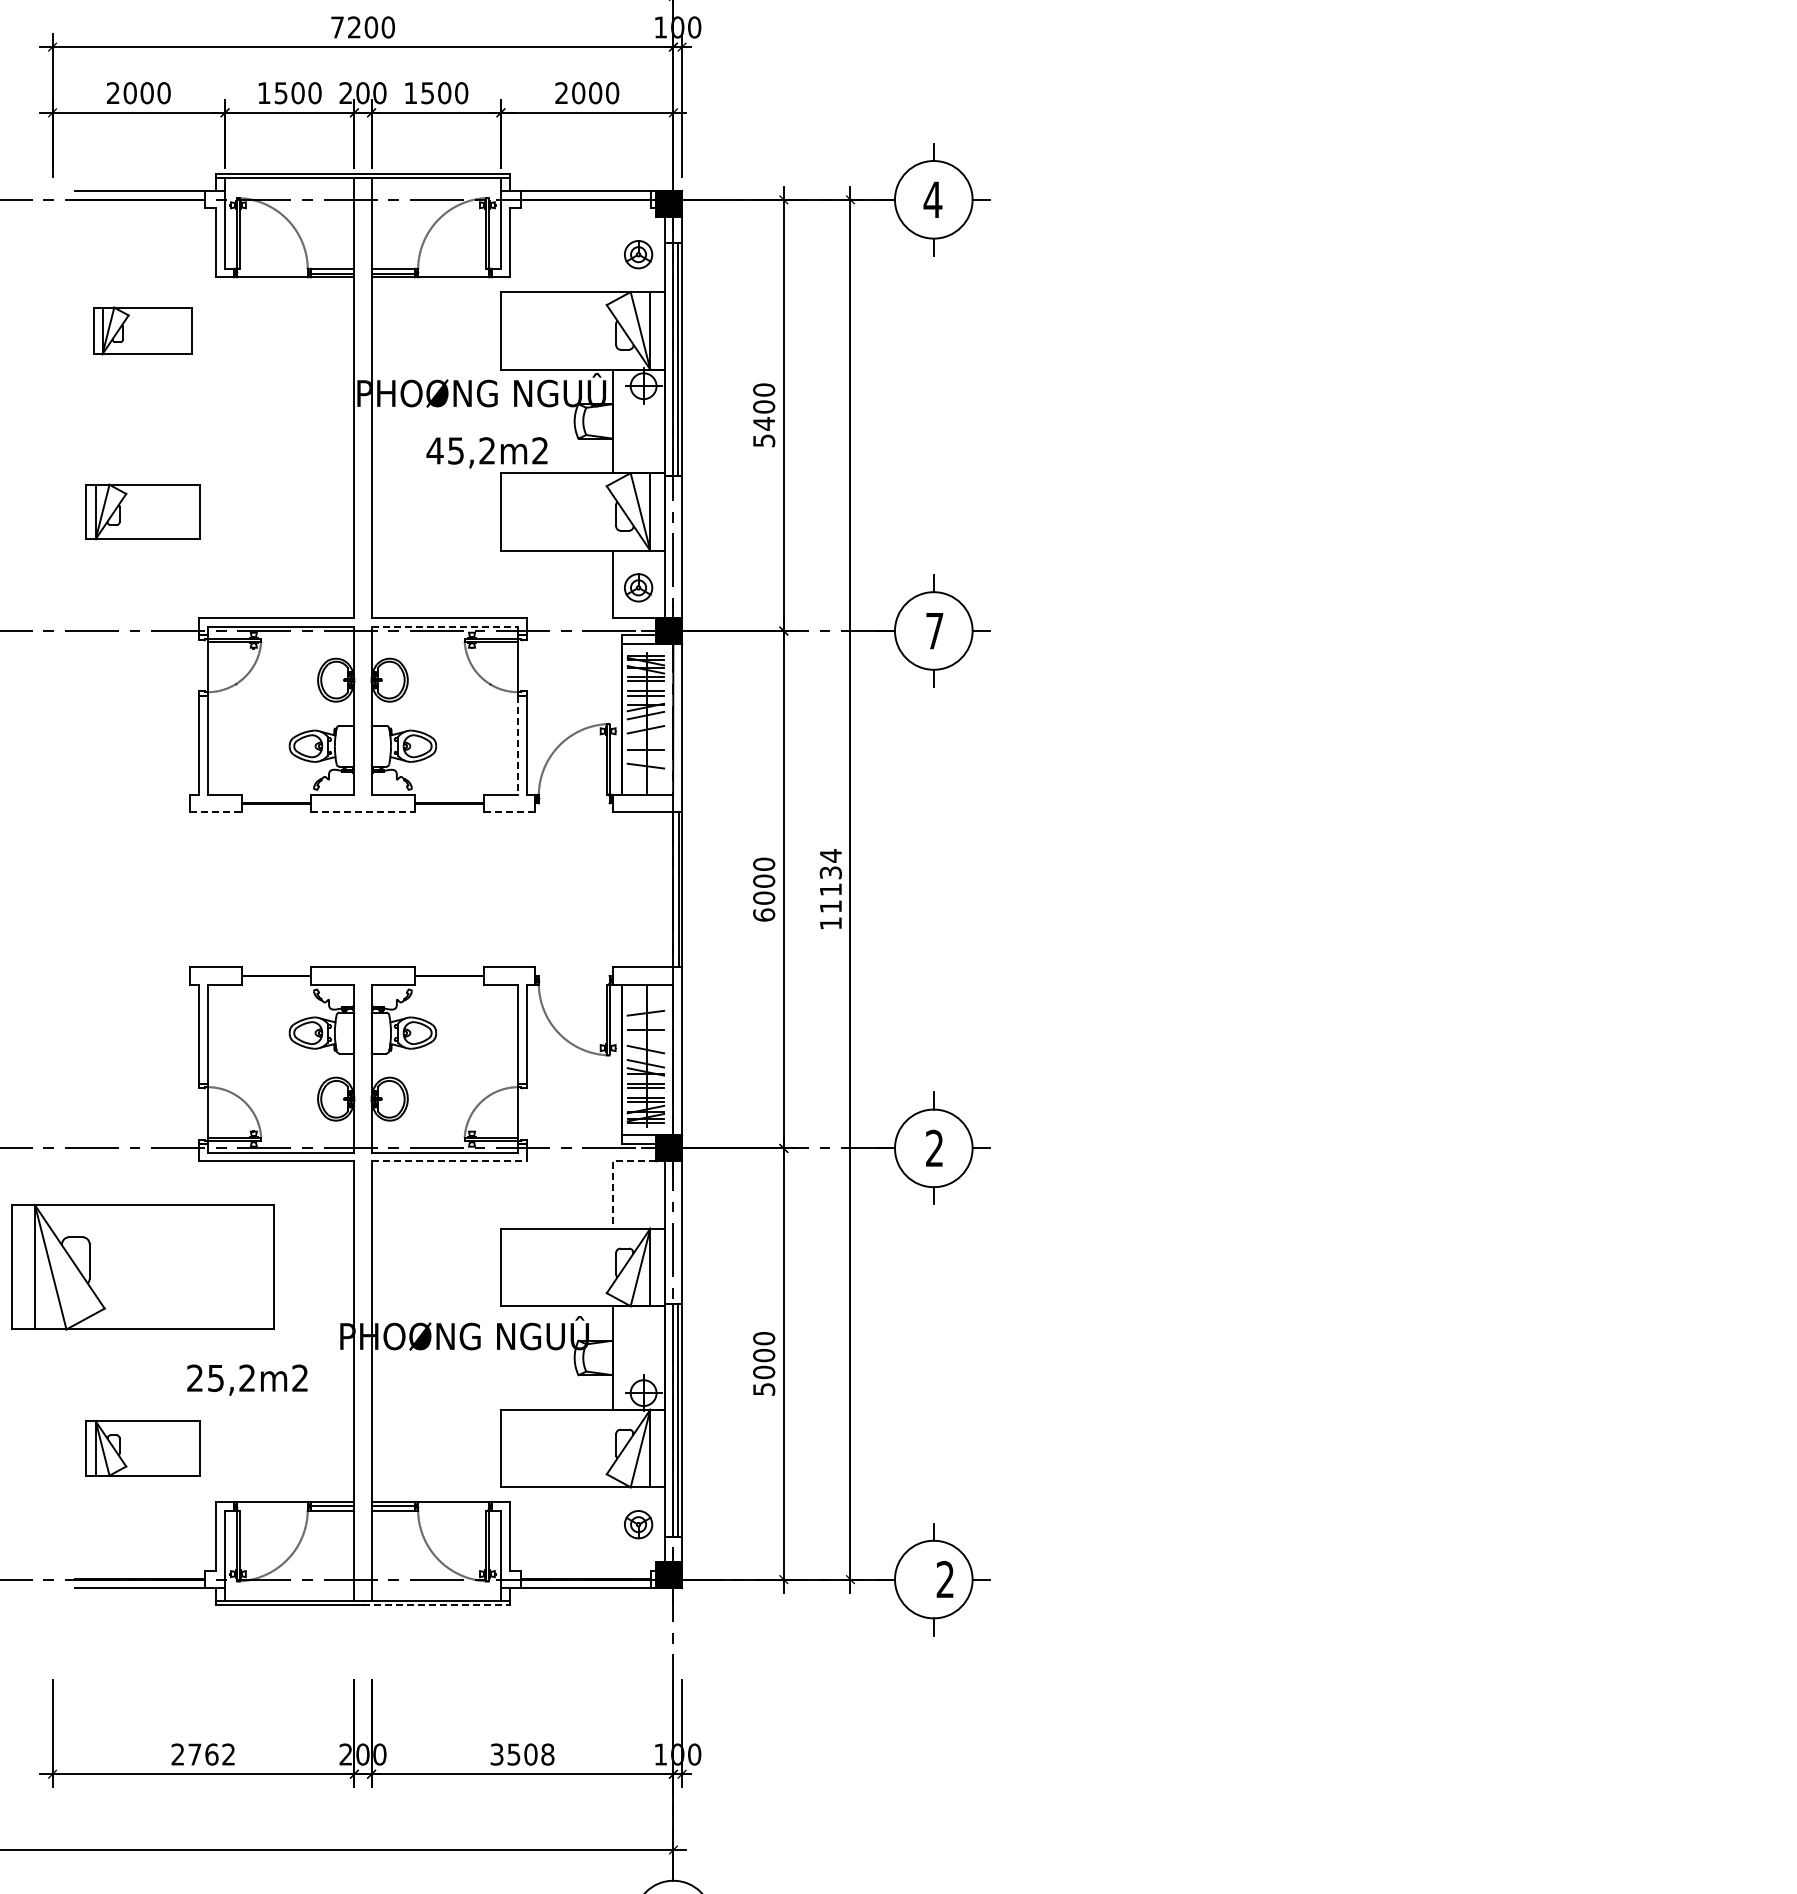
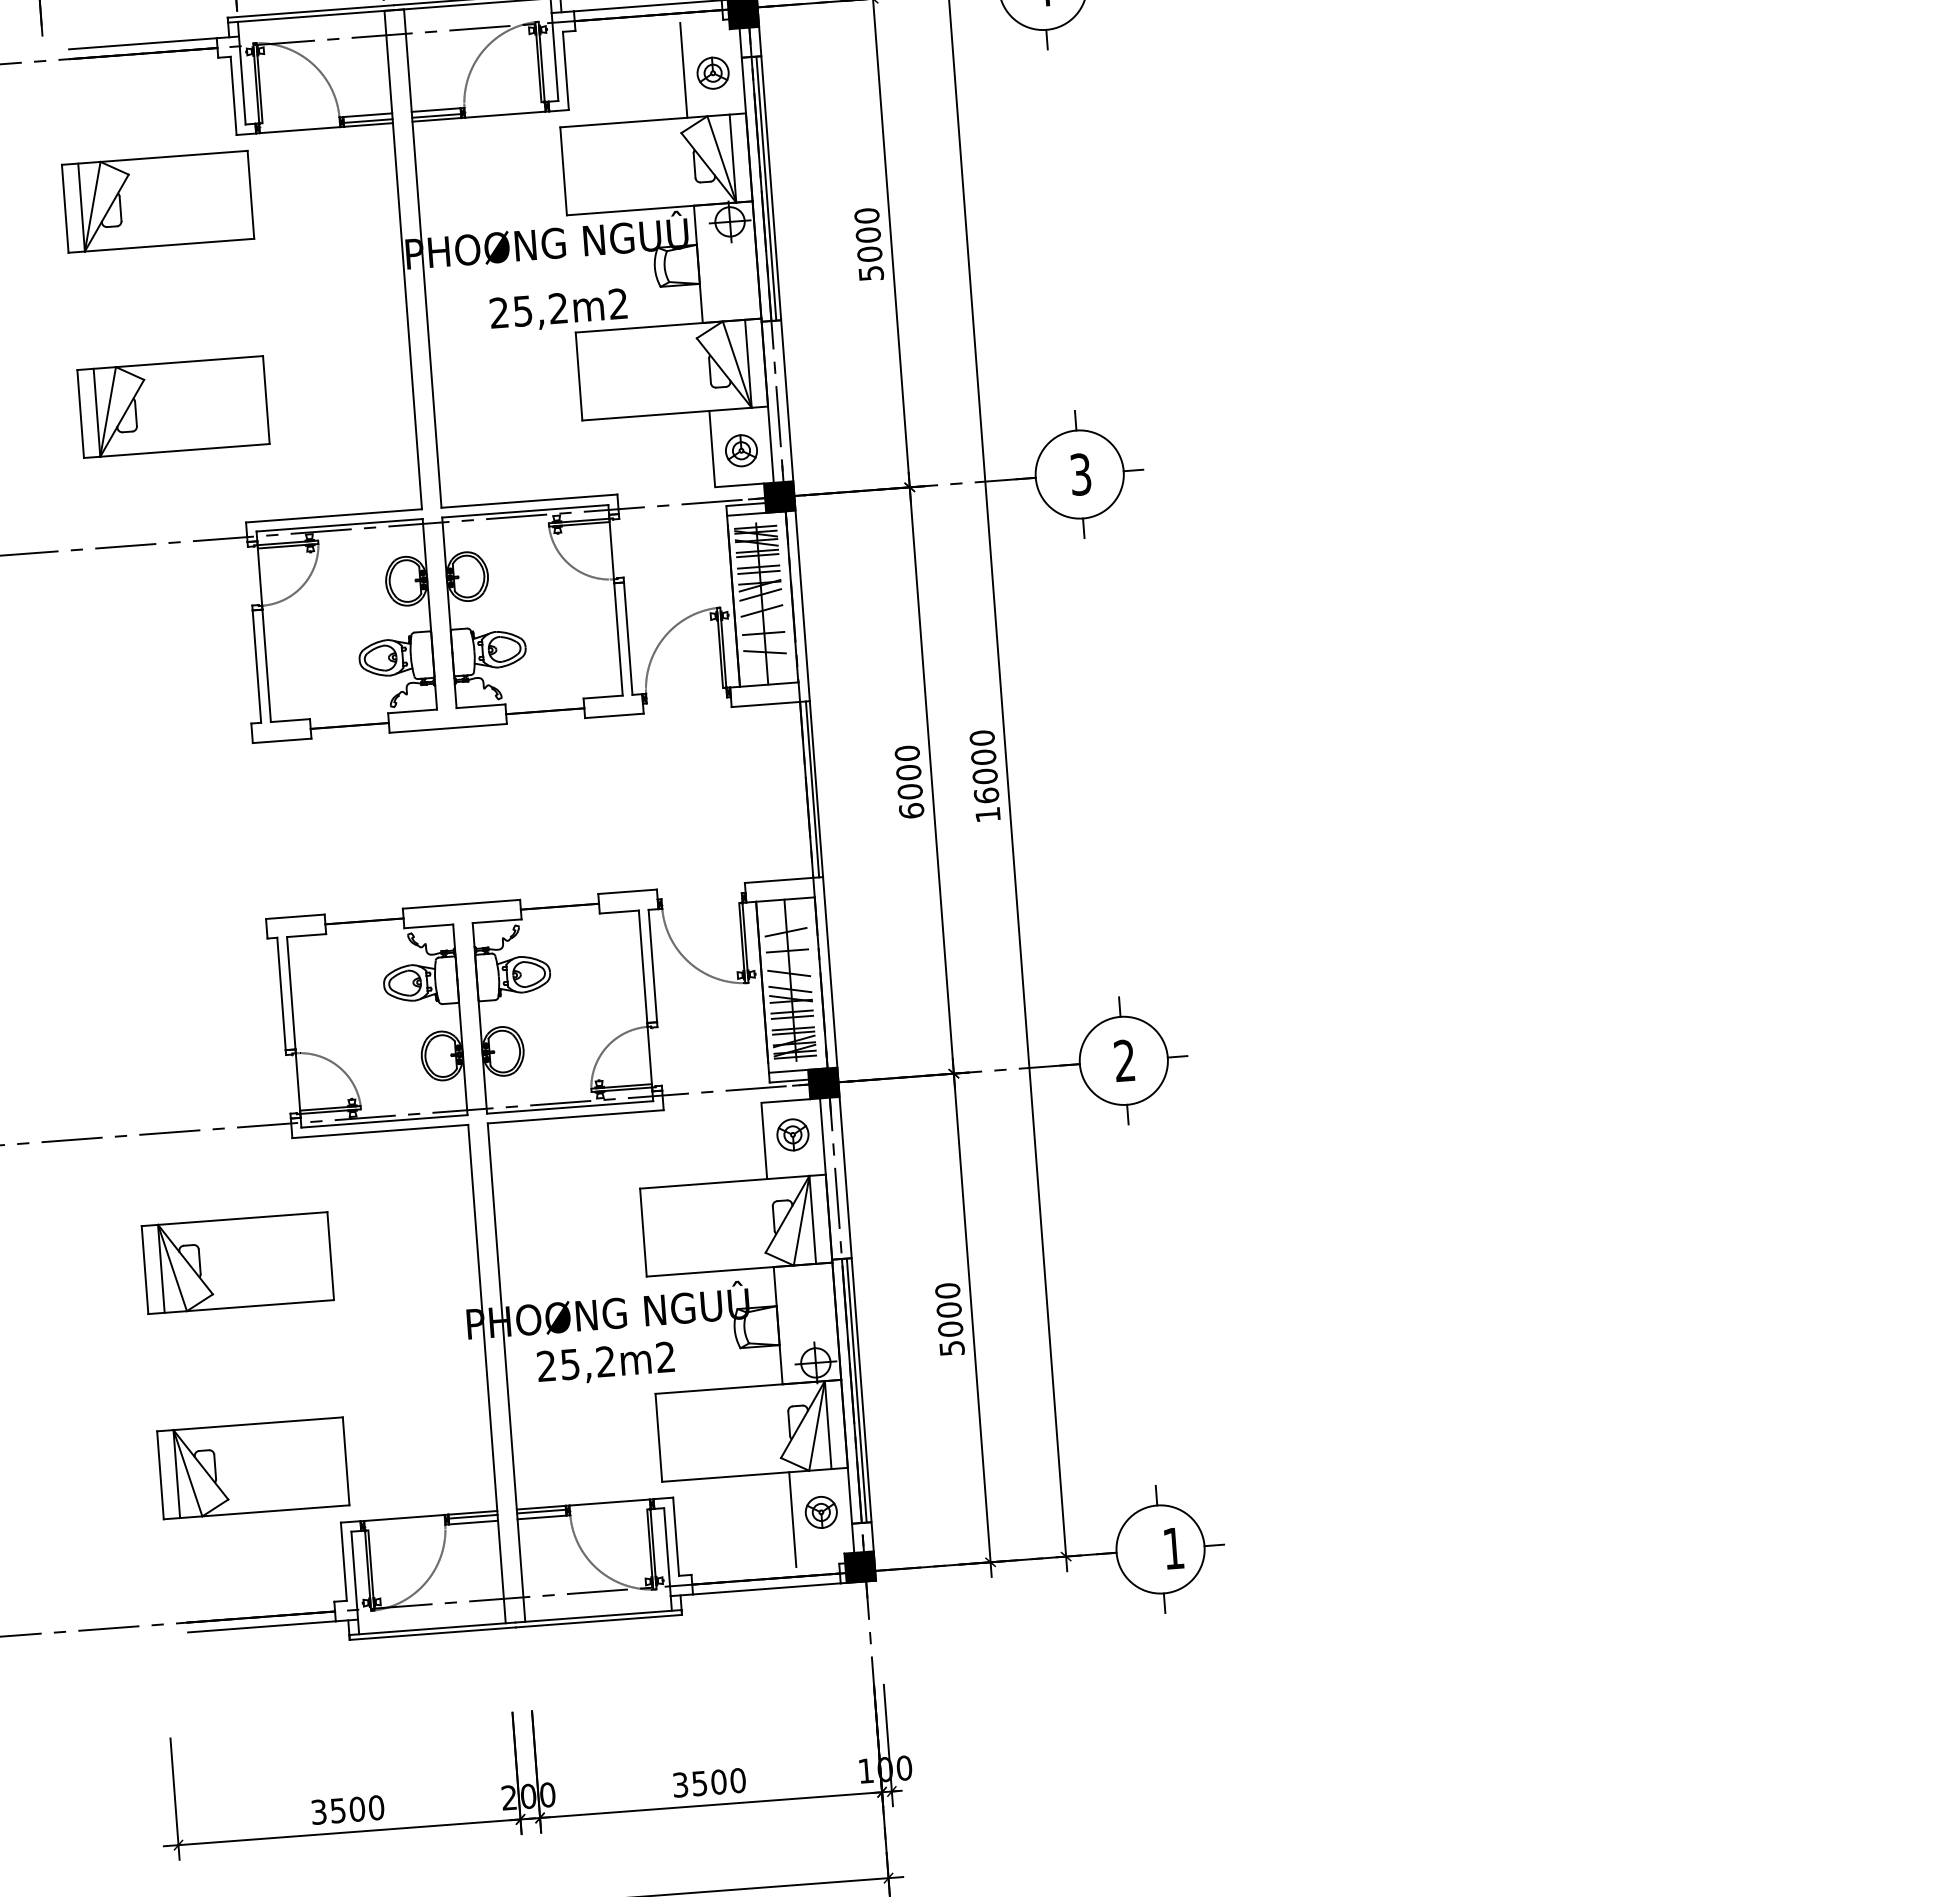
line: (613, 250) -> (684, 70), added
part: (142, 330) -> (157, 201), size x1.67
text: (764, 423) -> (870, 253), 5400 -> 5000
text: (434, 450) -> (498, 312), 45,2m2 -> 25,2m2
part: (142, 511) -> (172, 406), size x1.43
line: (445, 626) -> (526, 511), dashed -> solid
text: (934, 630) -> (1080, 473), 7 -> 3
line: (518, 745) -> (618, 639), dashed -> solid
line: (216, 812) -> (282, 741), dashed -> solid
line: (362, 812) -> (447, 728), dashed -> solid
line: (509, 812) -> (614, 716), dashed -> solid
text: (830, 881) -> (984, 767), 11134 -> 16000
line: (449, 1161) -> (576, 1116), dashed -> solid
line: (613, 1173) -> (762, 1116), dashed -> solid
part: (638, 1191) -> (792, 1134), added
part: (142, 1267) -> (237, 1263), size x0.62
text: (247, 1379) -> (606, 1363), moved
part: (142, 1448) -> (252, 1468), size x1.43
line: (613, 1528) -> (793, 1518), added
text: (944, 1579) -> (1172, 1548), 2 -> 1
line: (436, 1605) -> (599, 1621), dashed -> solid
text: (203, 1754) -> (347, 1809), 2762 -> 3500
text: (547, 1754) -> (737, 1780), 3508 -> 3500

